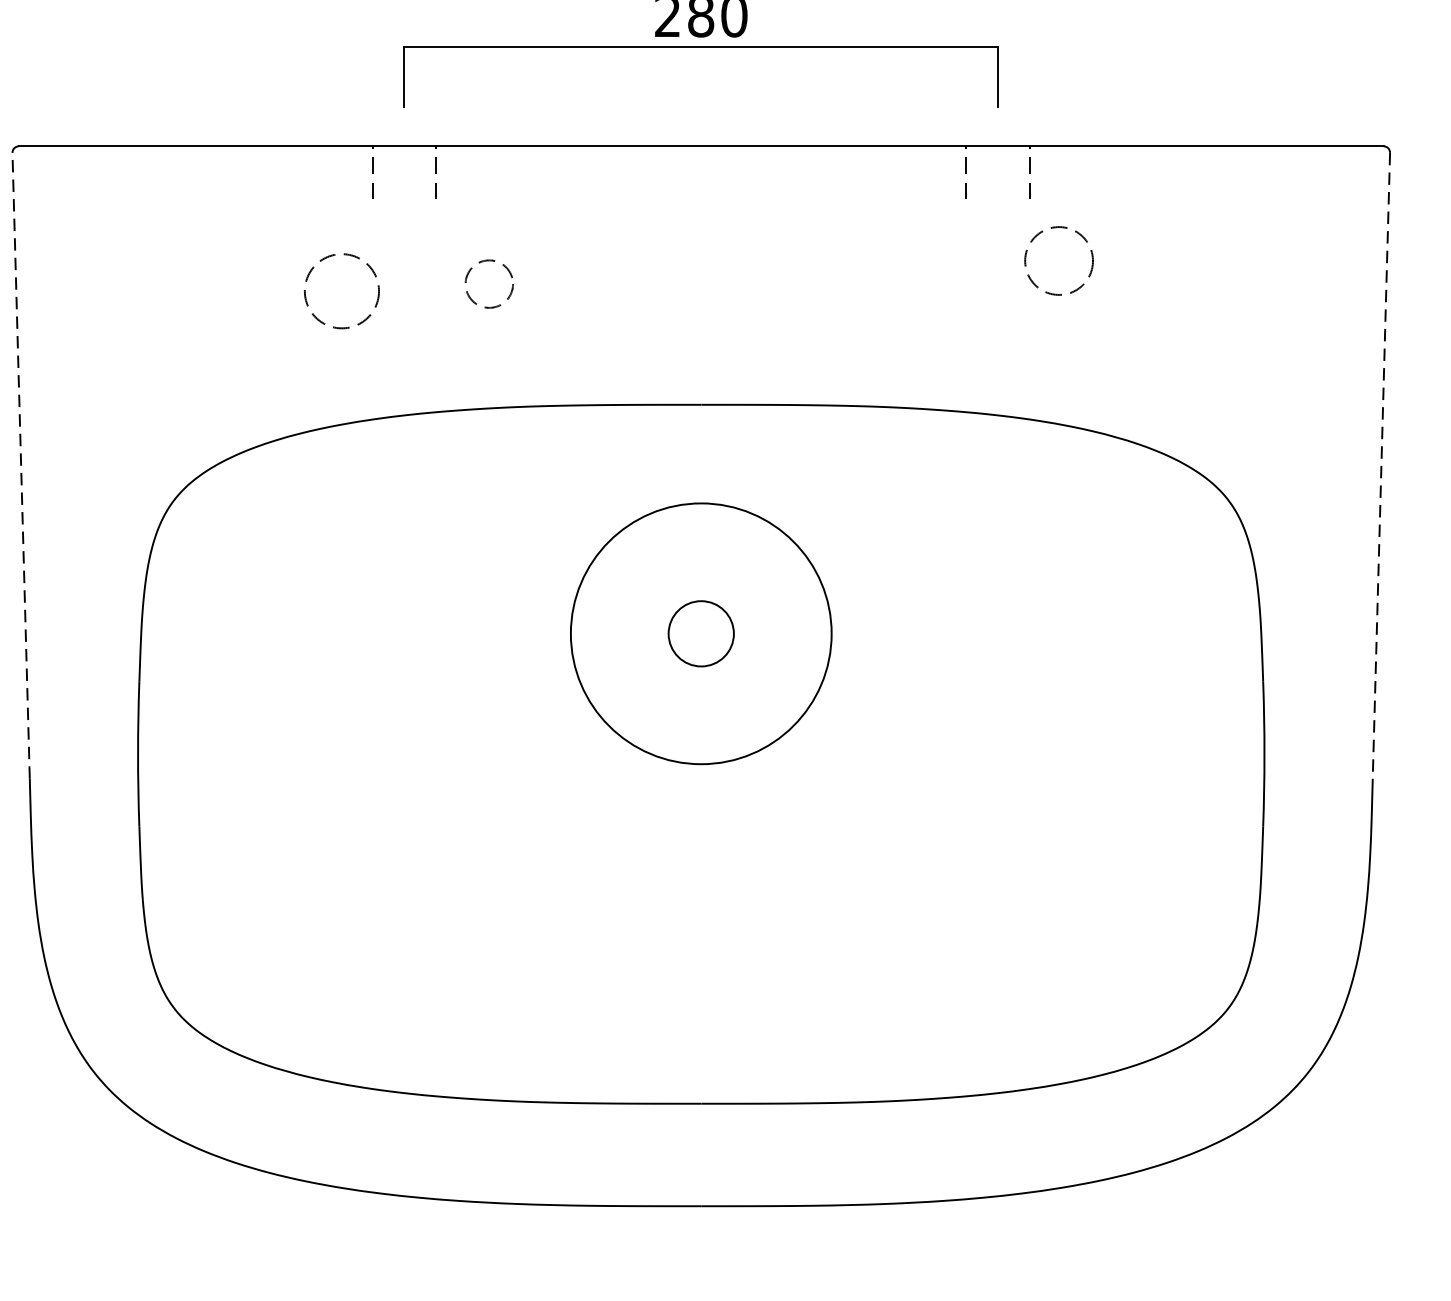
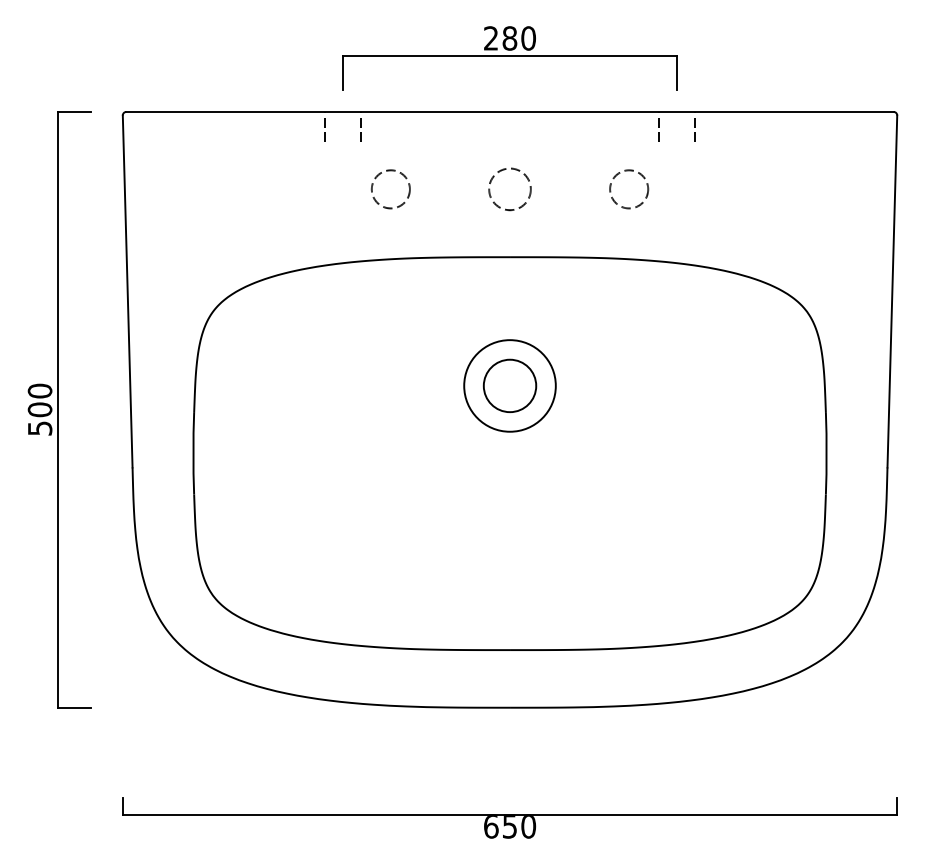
circle: (1059, 261) -> (629, 189), moved
circle: (488, 284) -> (390, 189), size x1.43
circle: (341, 291) -> (509, 189), moved
line: (20, 465) -> (127, 291), dashed -> solid
line: (1381, 465) -> (892, 291), dashed -> solid
circle: (700, 633) -> (509, 385), size x0.62
circle: (700, 633) -> (509, 385), size x1.43

